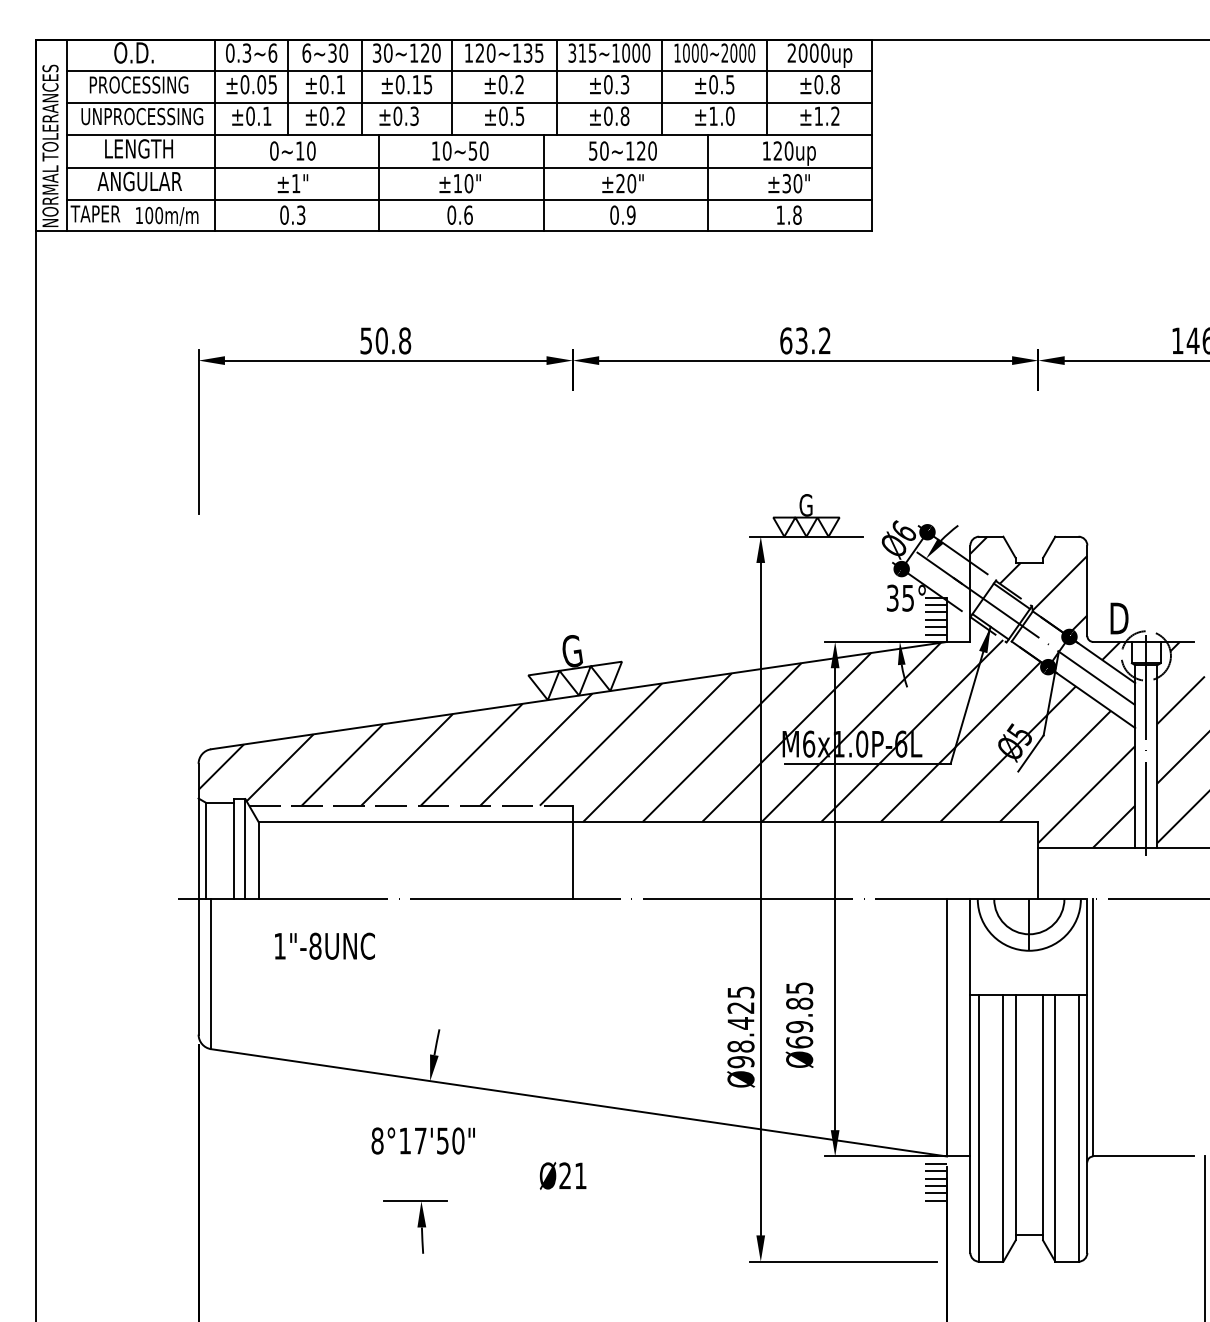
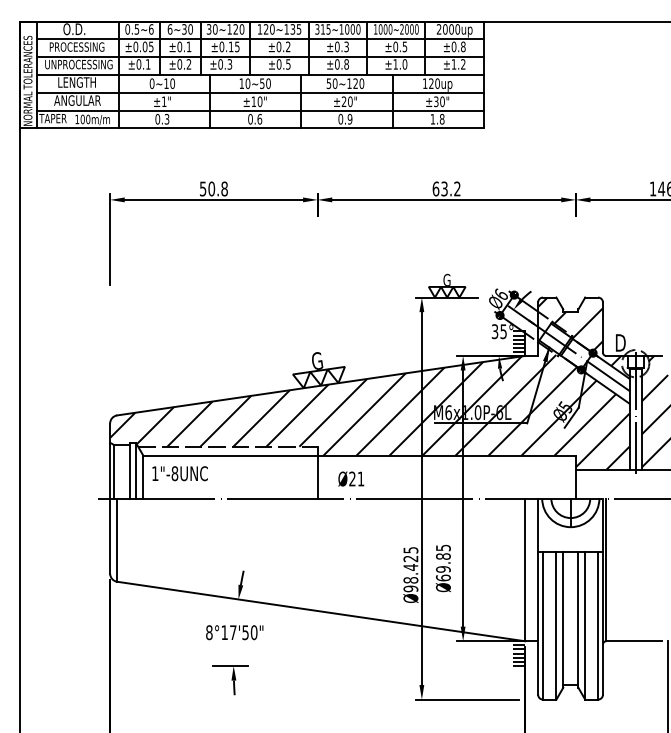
text: (247, 51) -> (137, 28), 0.3~6 -> 0.5~6
text: (323, 945) -> (179, 473), moved
text: (563, 1174) -> (351, 478), moved

